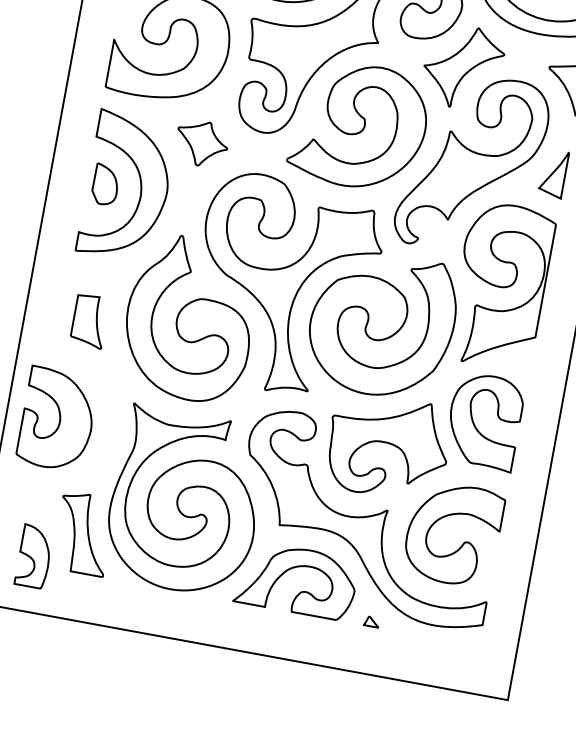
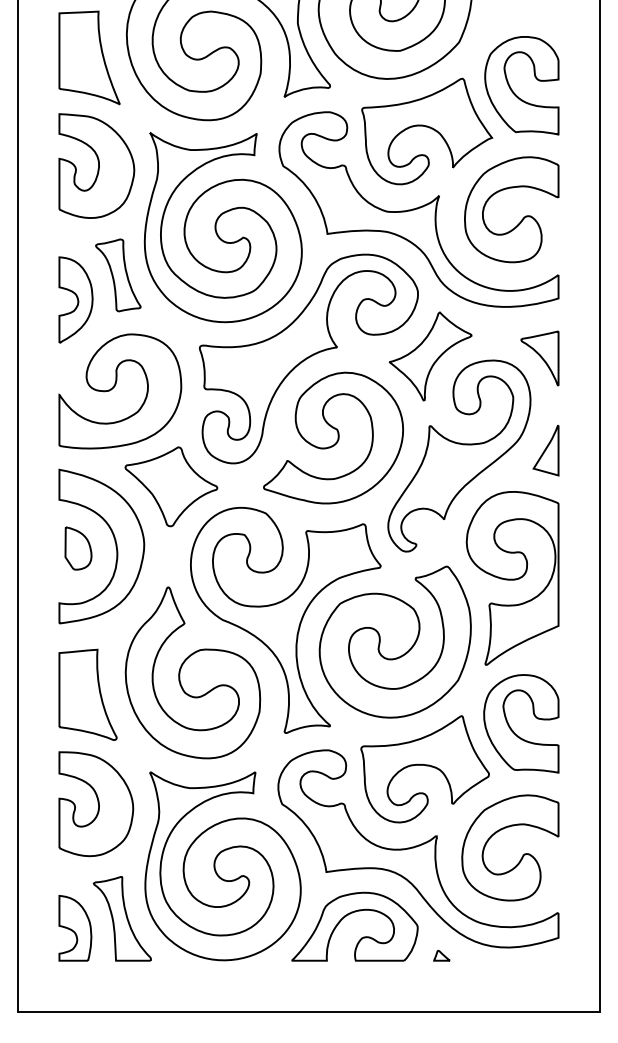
part: (202, 143) -> (171, 486), size x1.67
part: (89, 320) -> (87, 694), size x1.67
part: (57, 420) -> (96, 804), moved
part: (34, 556) -> (75, 928), moved

